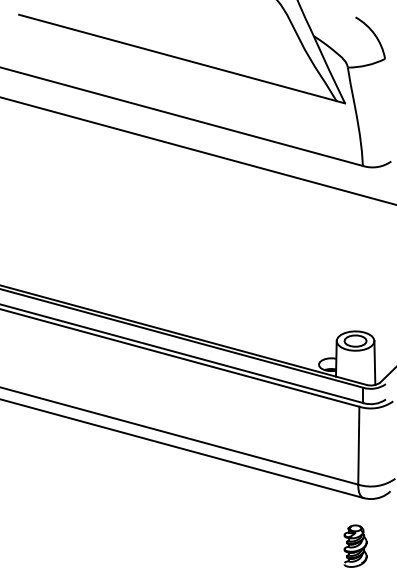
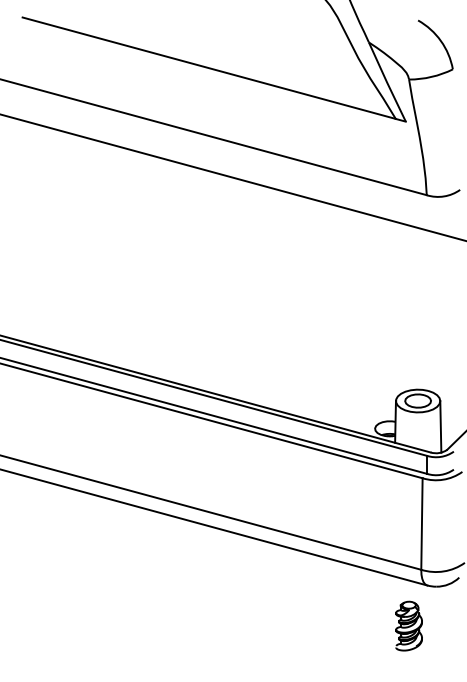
part: (355, 545) -> (408, 625), moved

